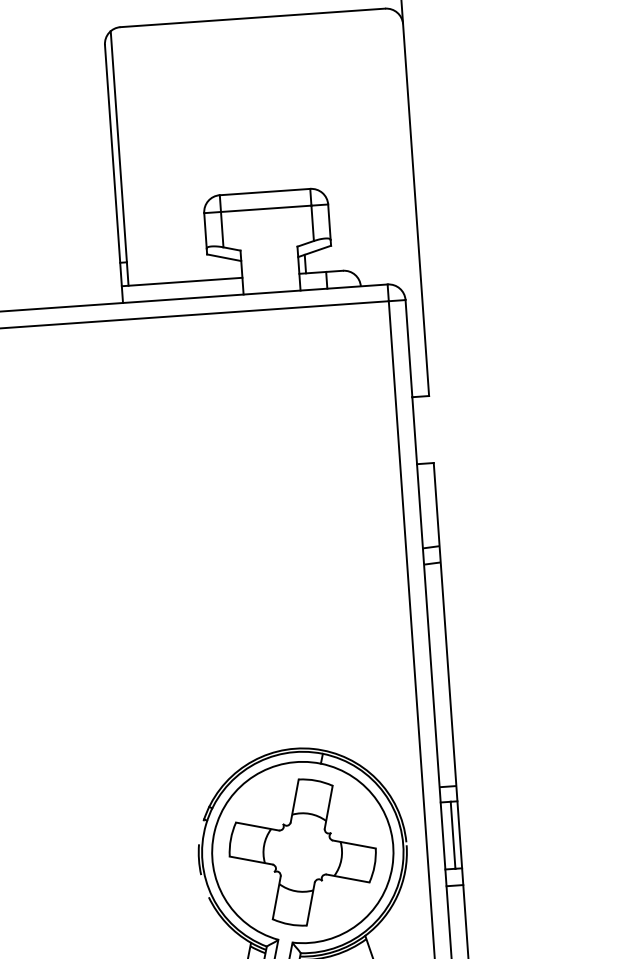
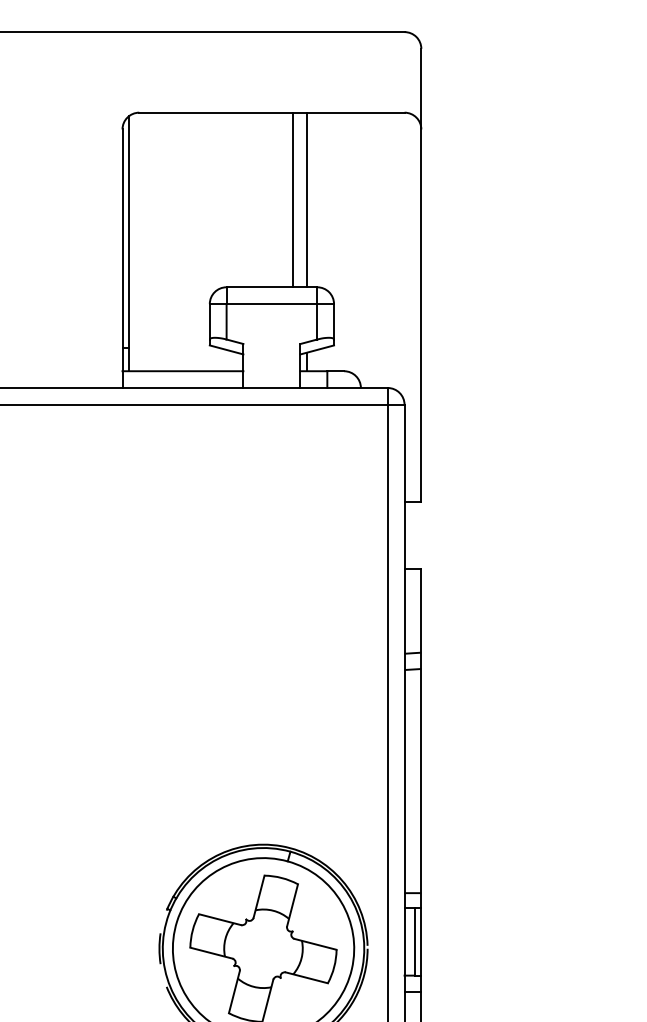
line: (294, 102) -> (307, 199), added
line: (279, 103) -> (292, 199), added

